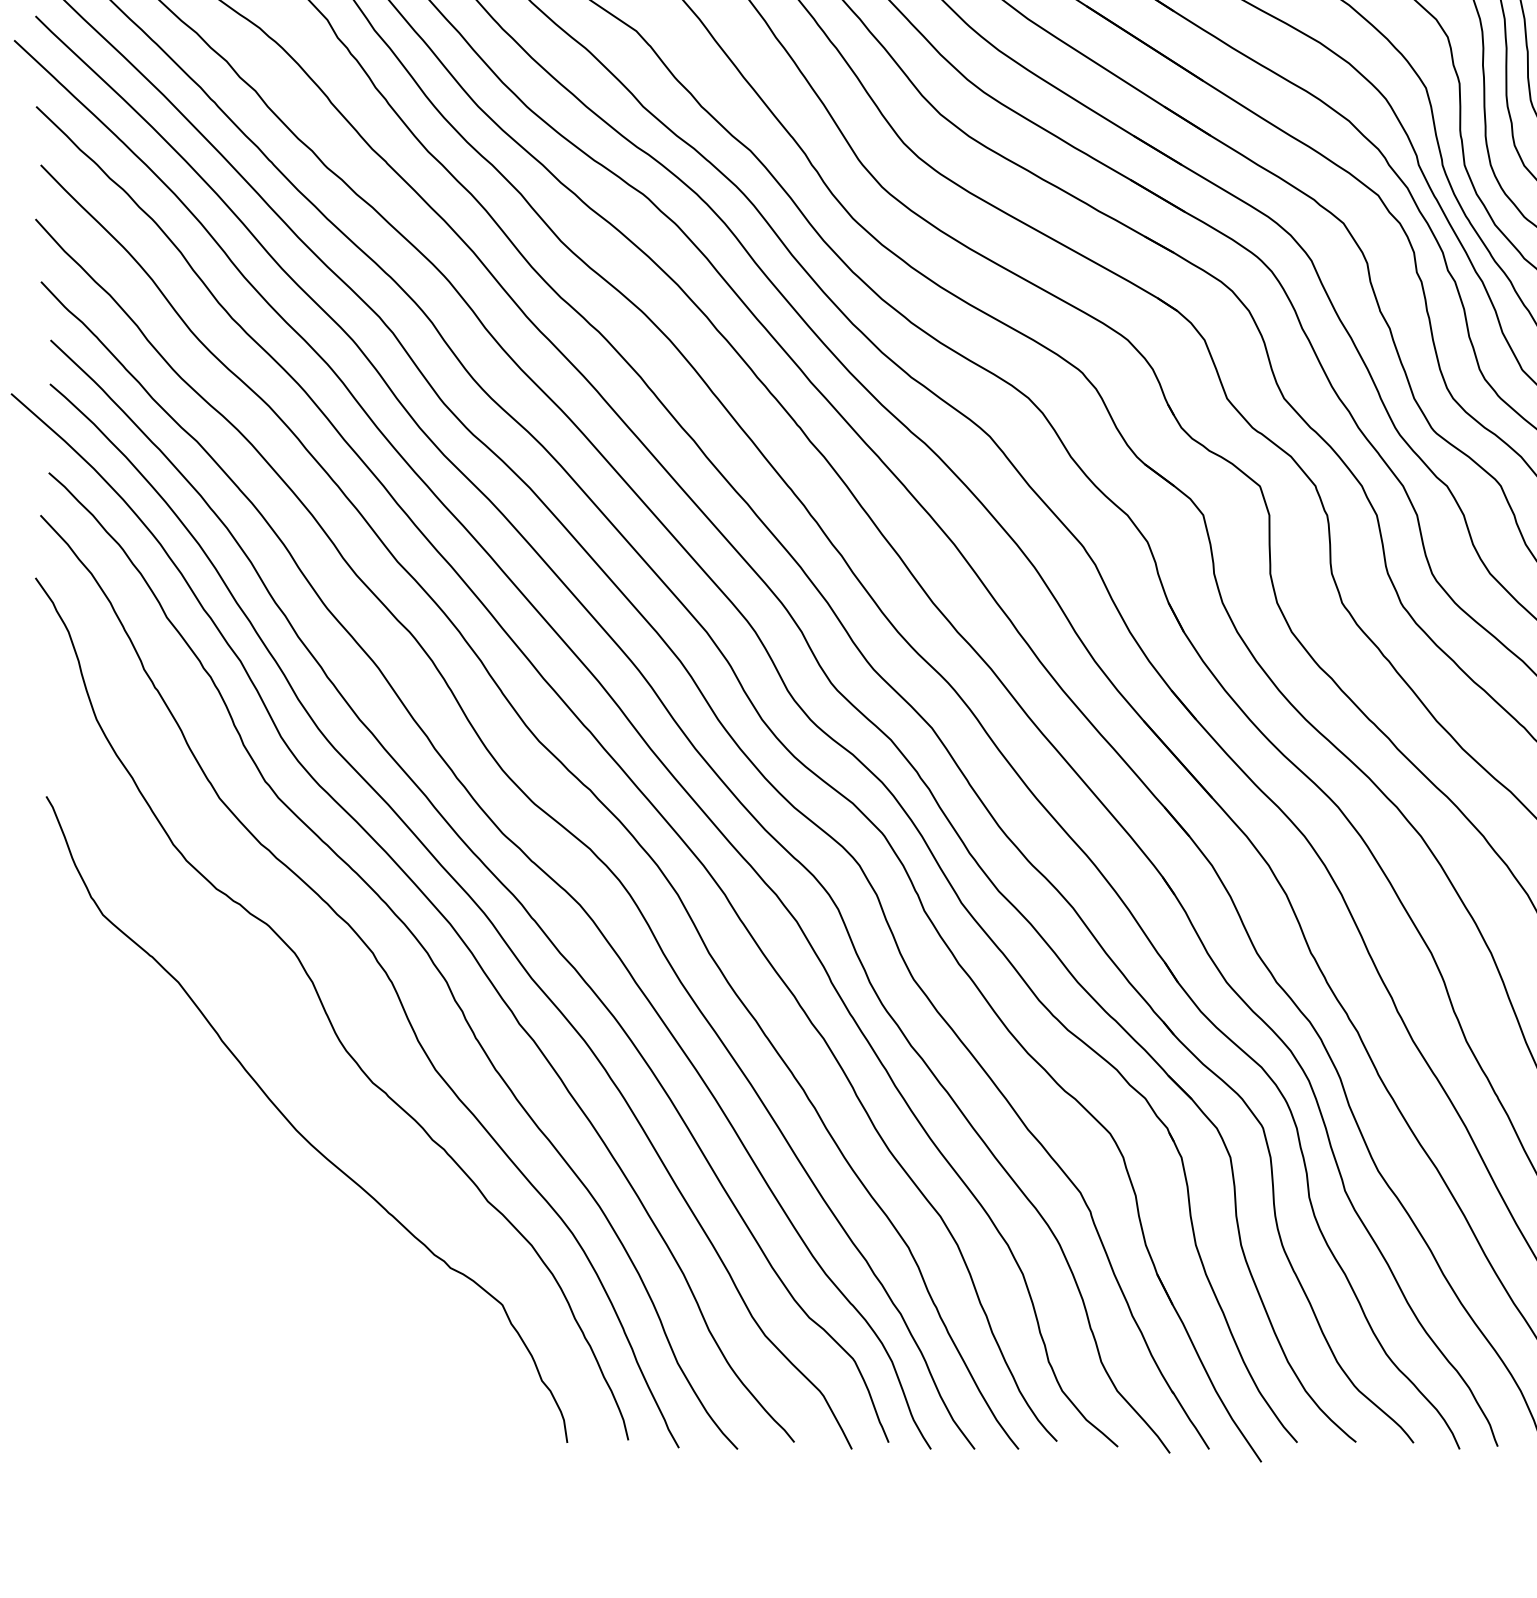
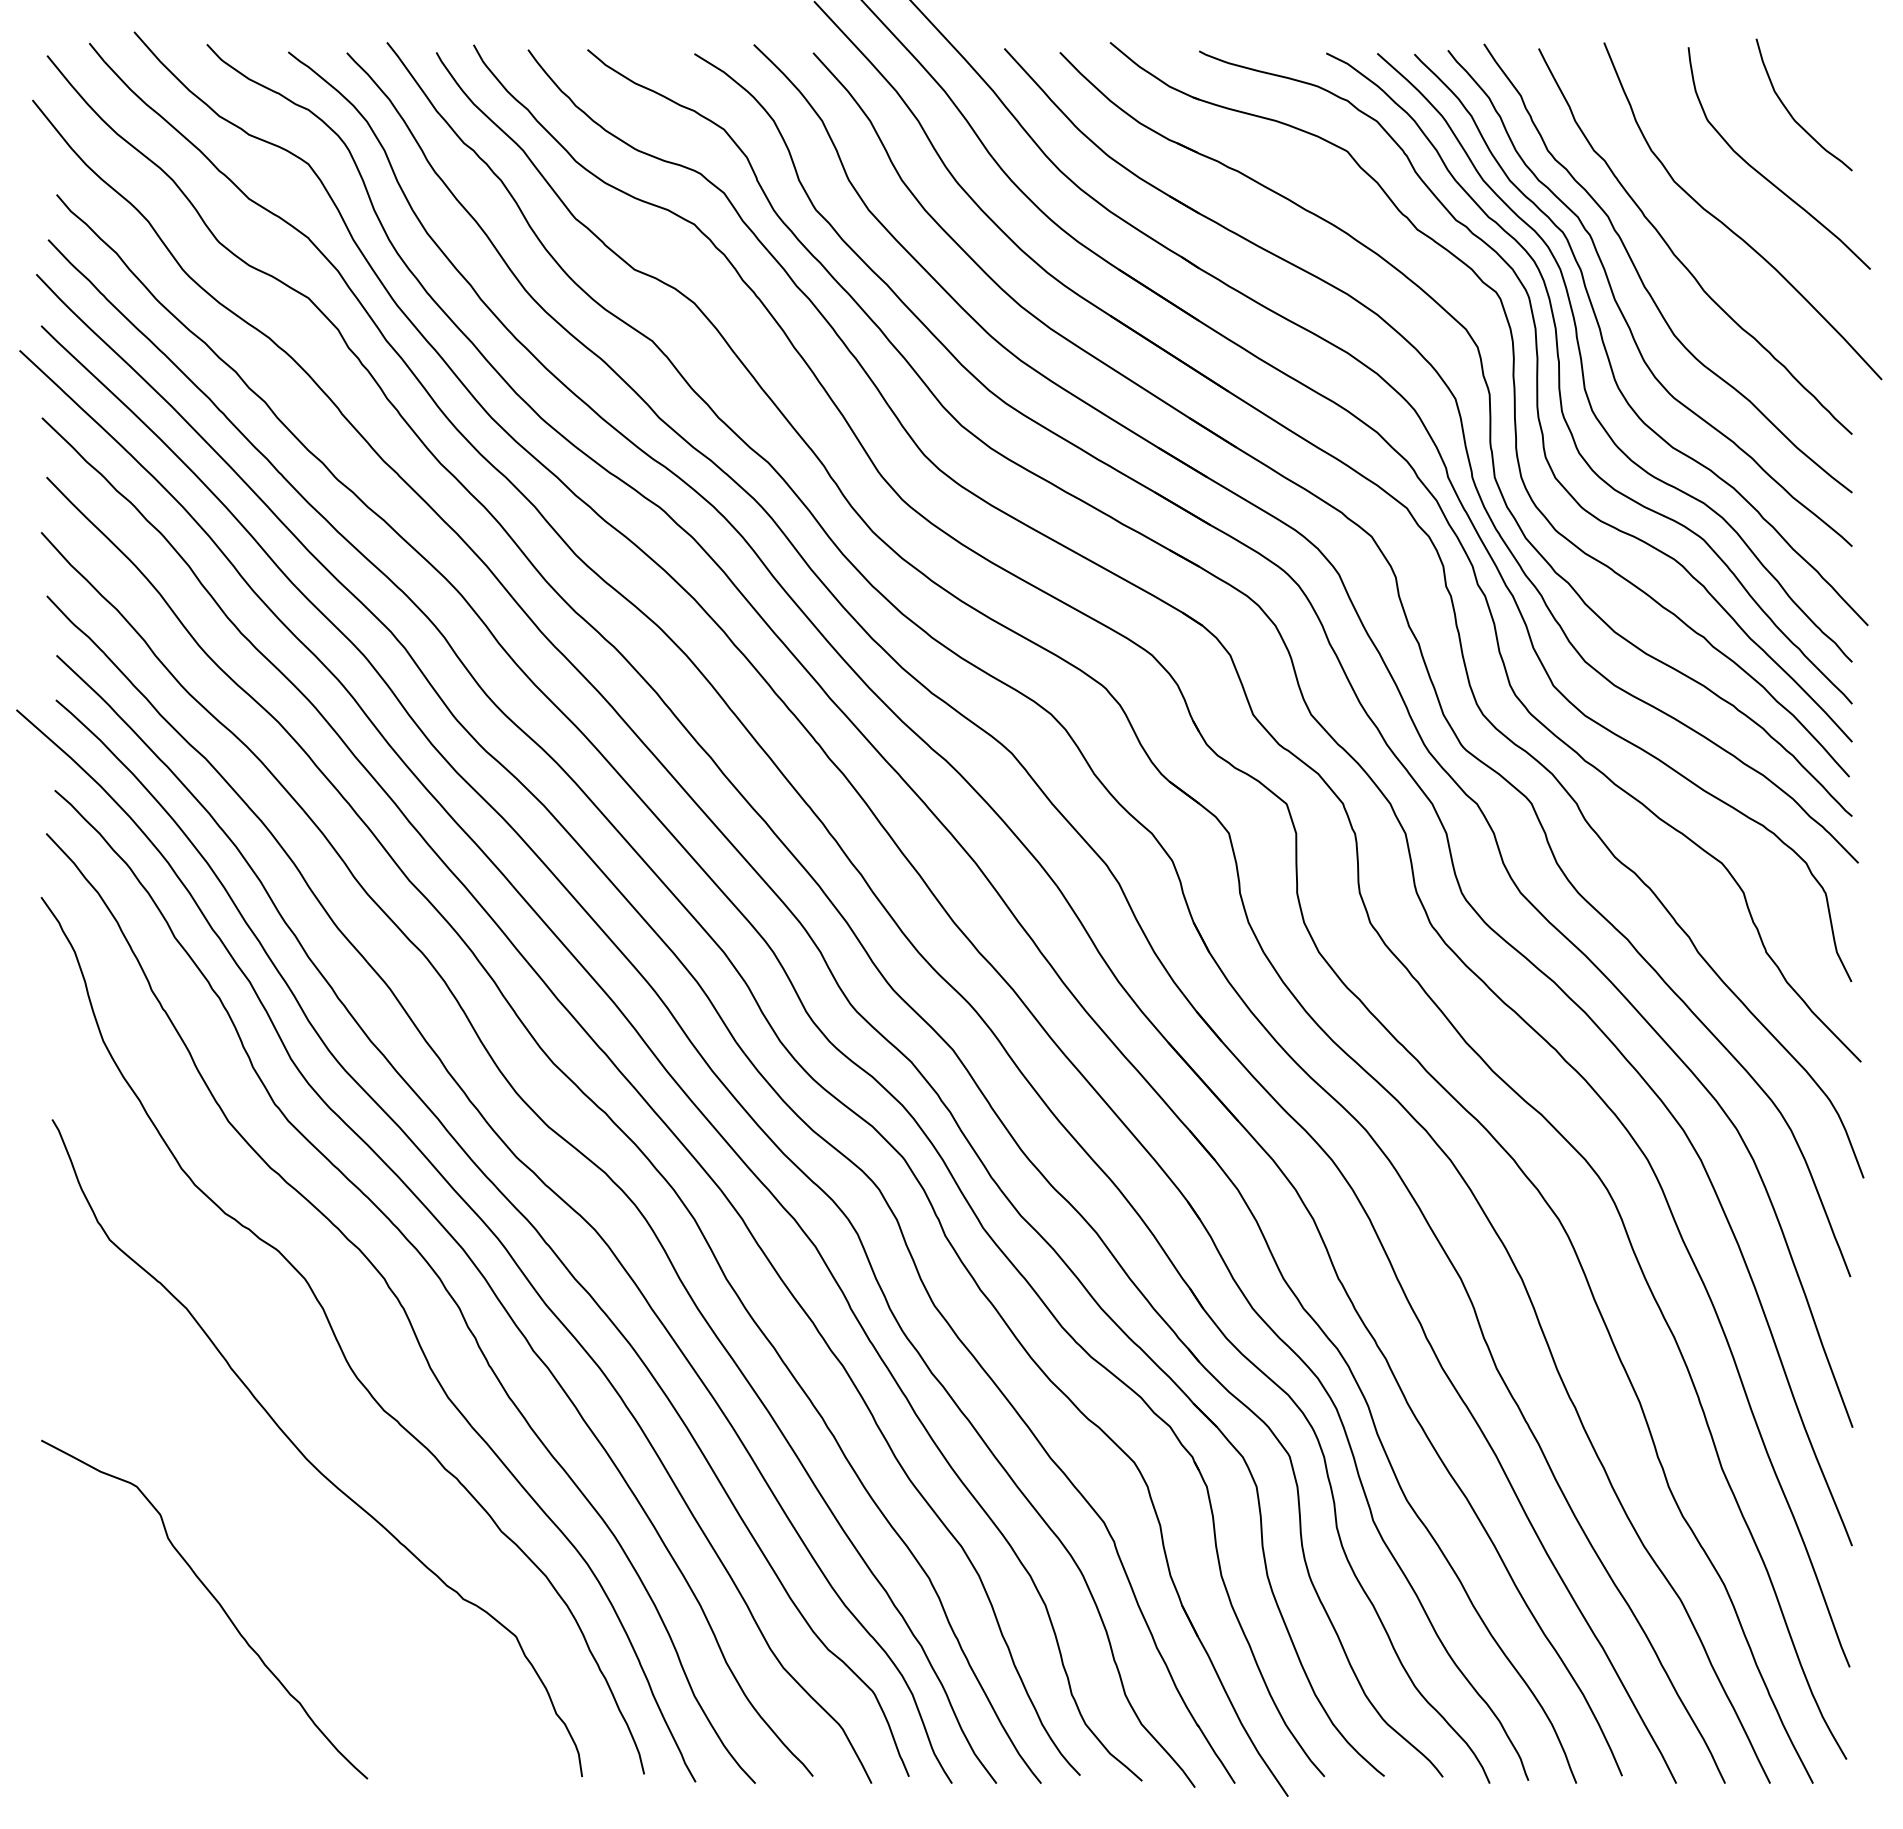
curve: (205, 1268) -> (214, 1599), added

